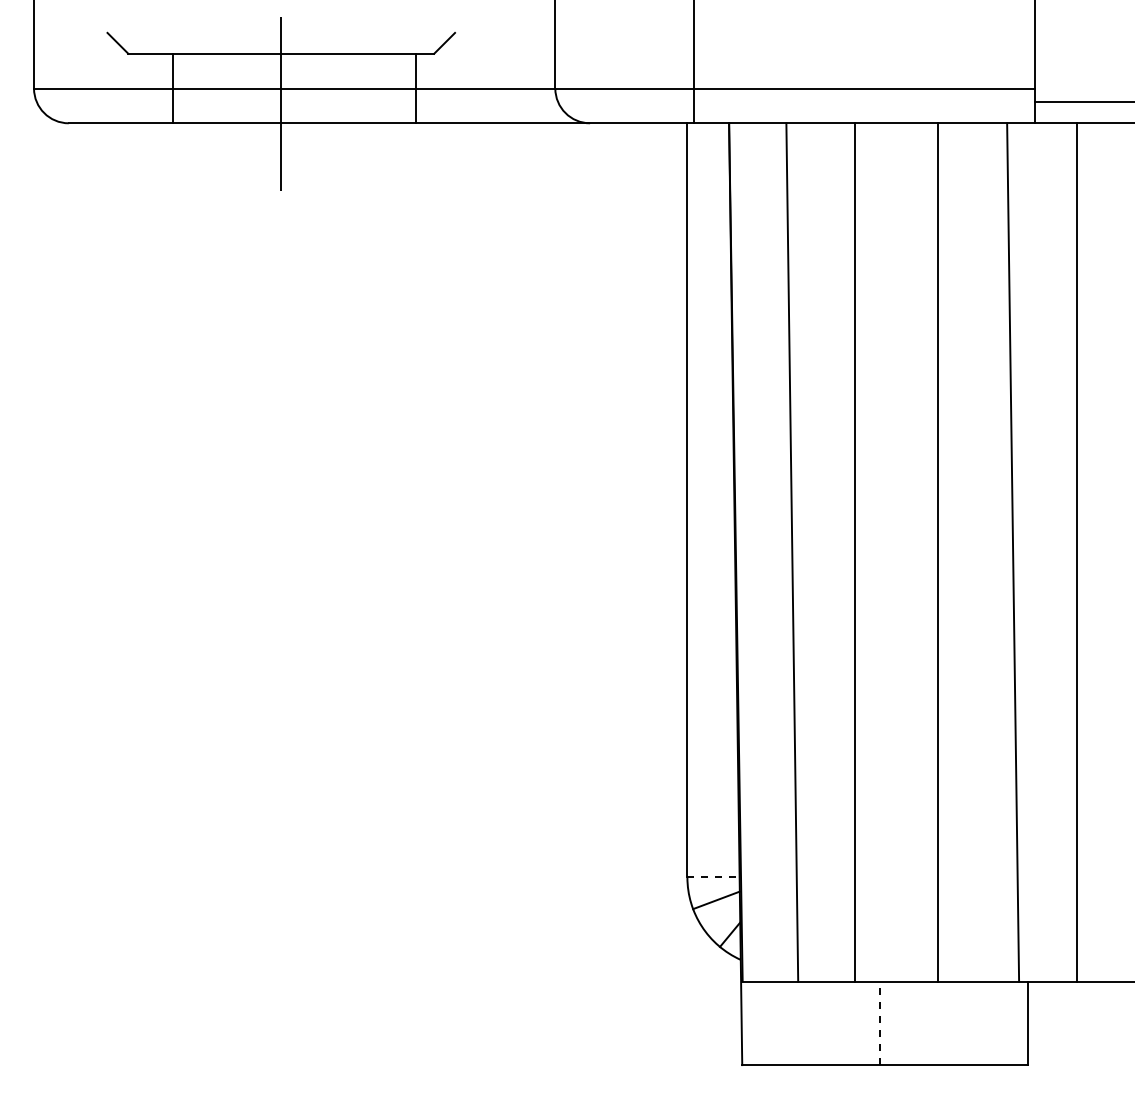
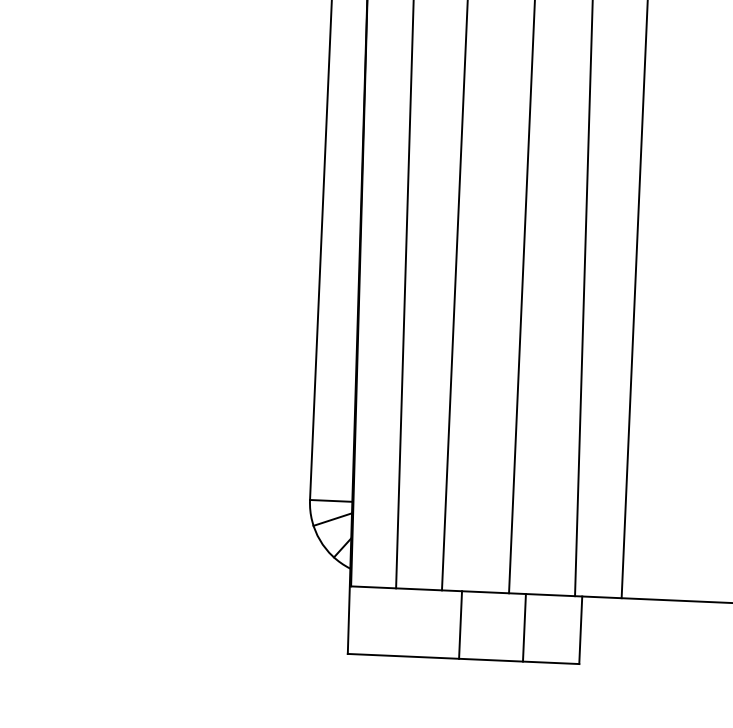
line: (714, 877) -> (331, 500), dashed -> solid
line: (879, 1023) -> (460, 625), dashed -> solid
line: (958, 1023) -> (524, 627), added

